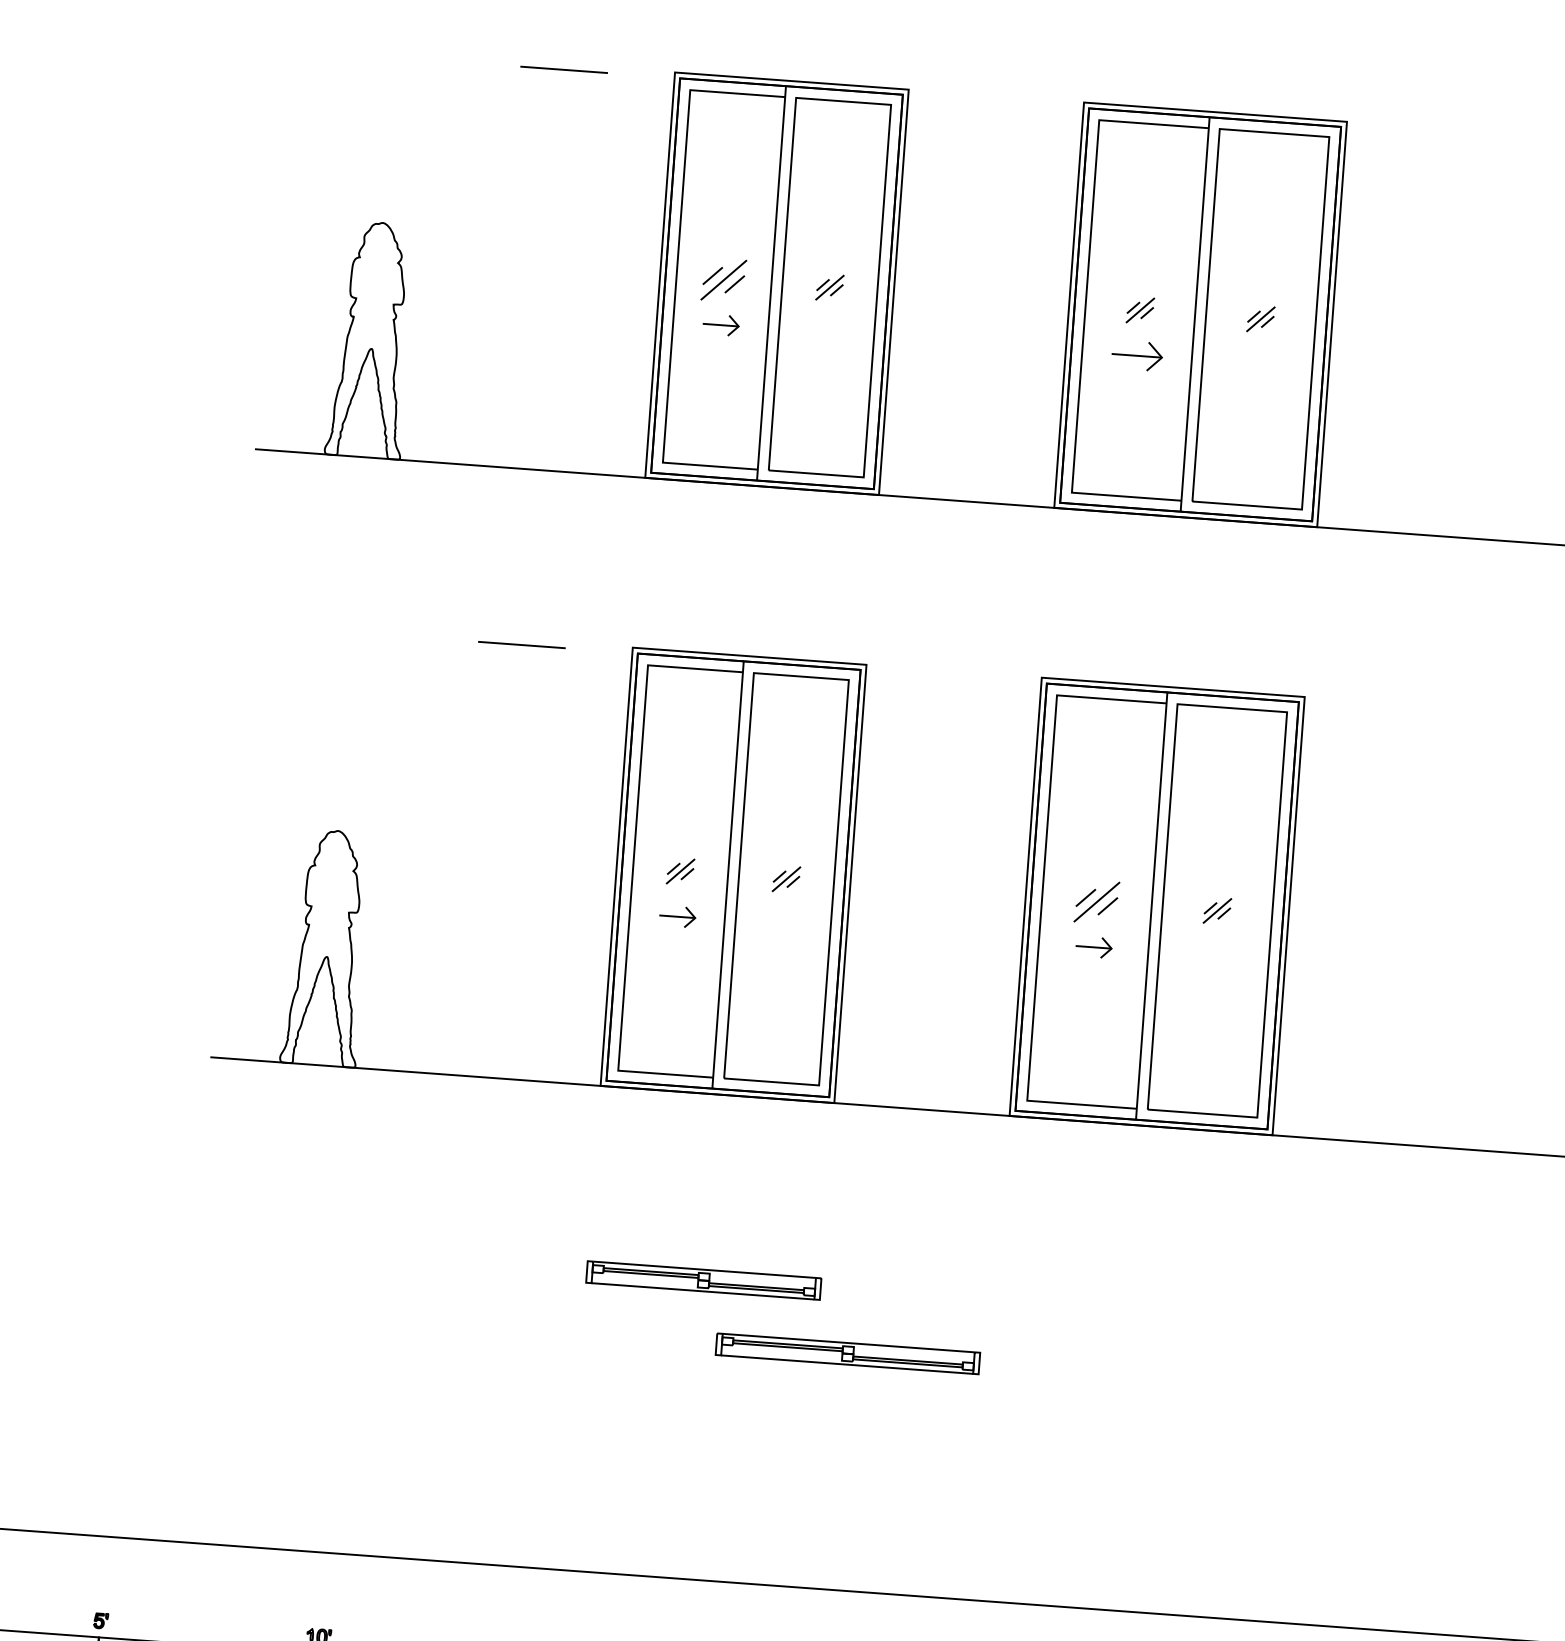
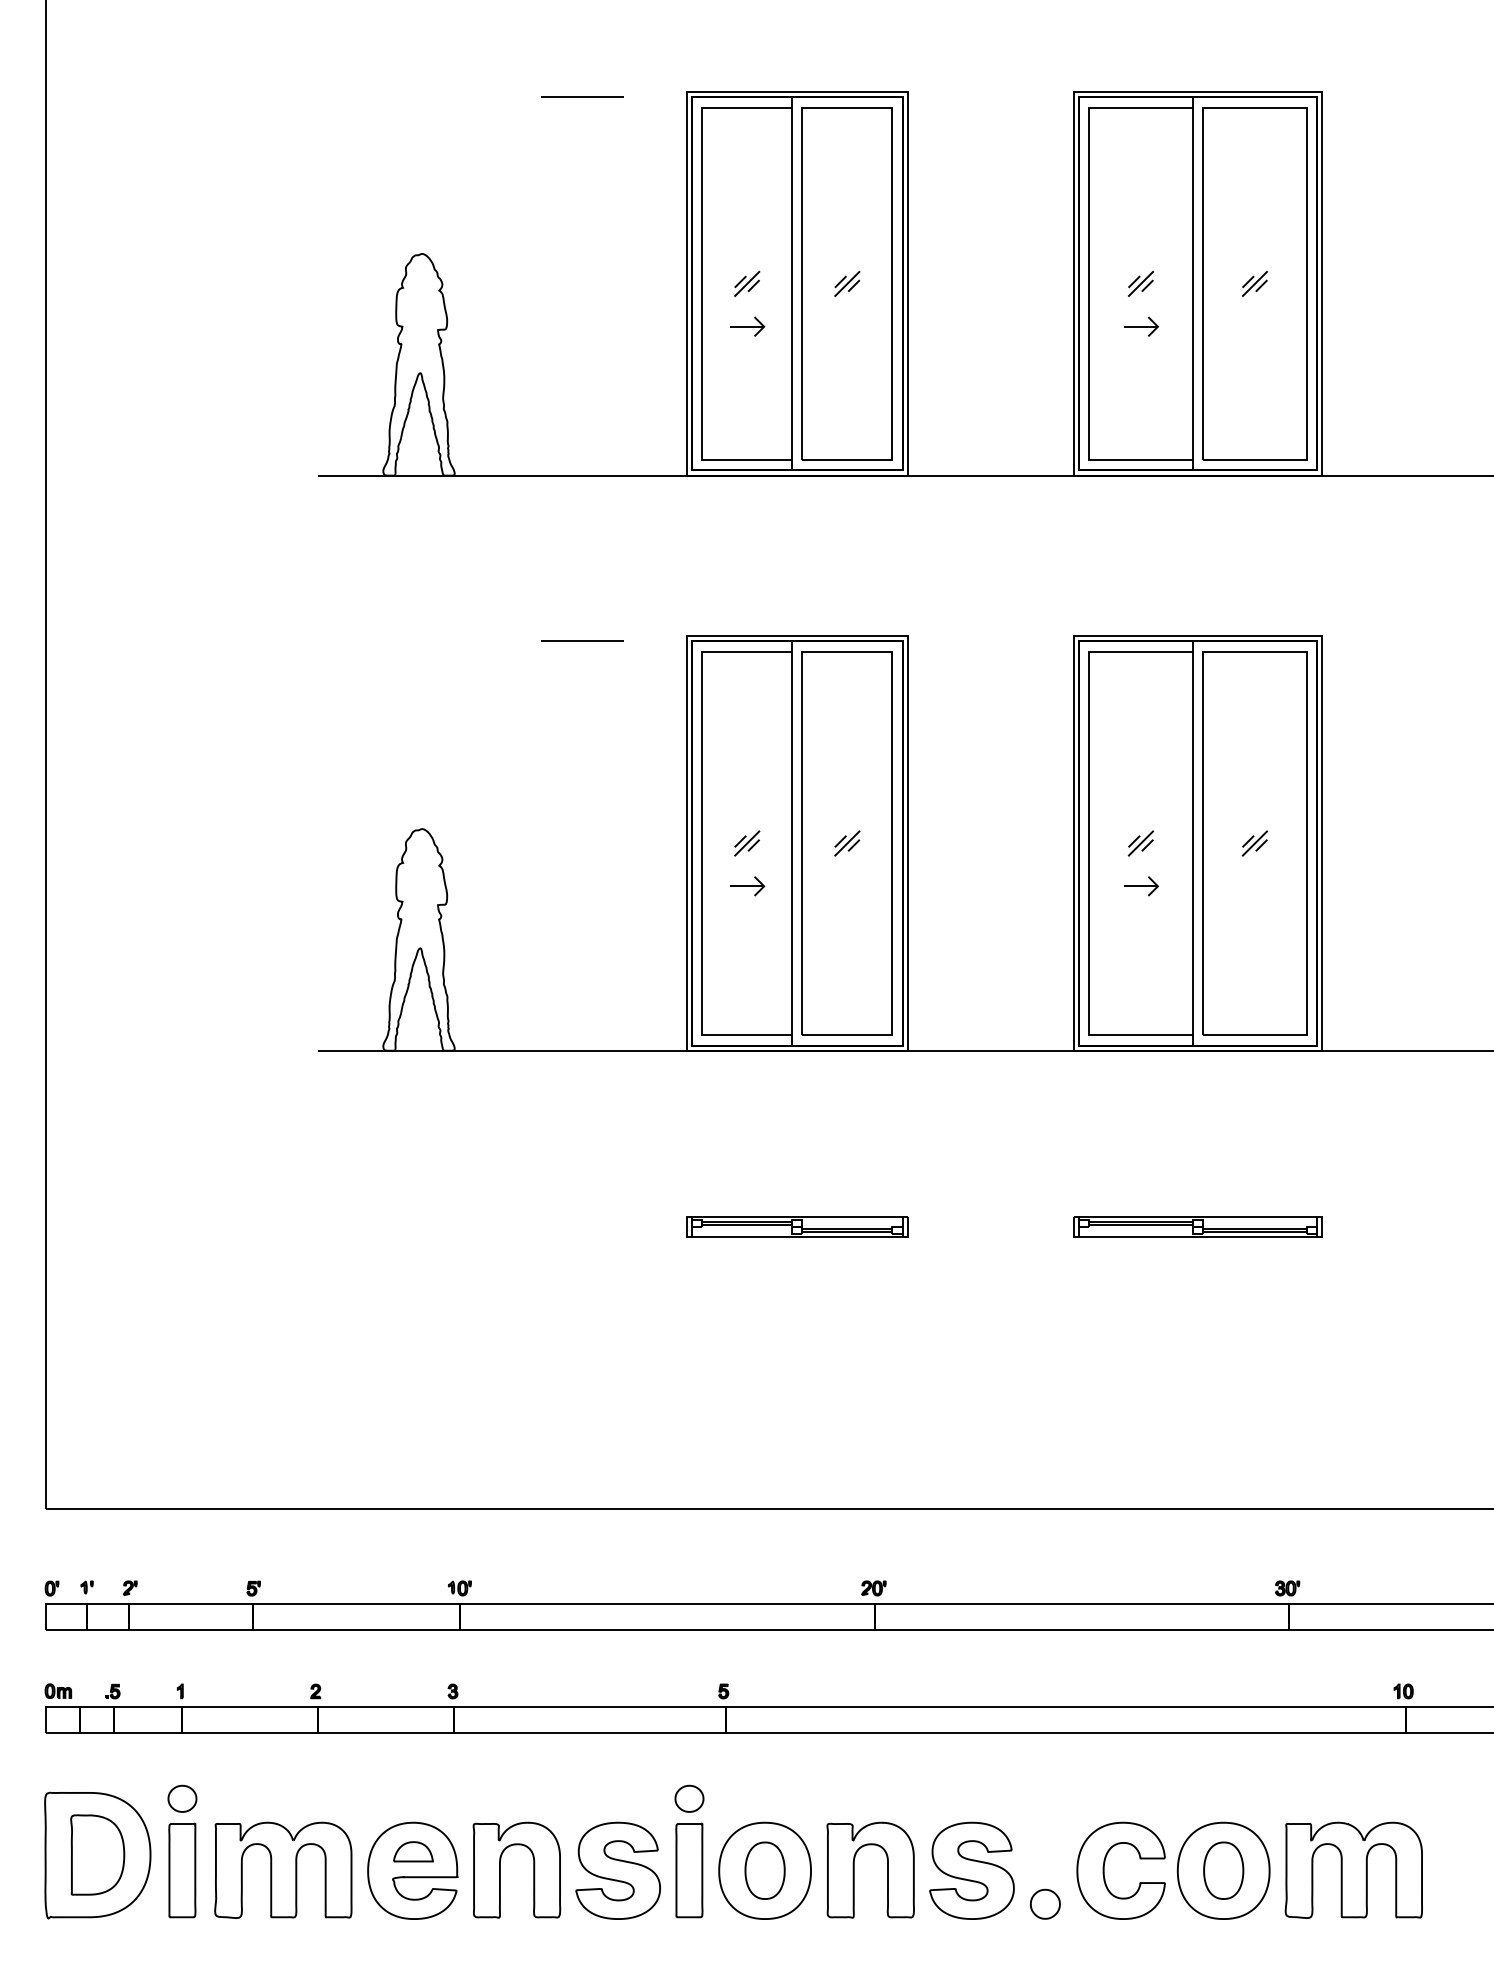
part: (724, 279) -> (747, 283), size x0.62
part: (1137, 355) -> (1141, 326), size x0.71
part: (1096, 902) -> (1140, 843), size x0.62
part: (847, 1353) -> (1197, 1226), moved

